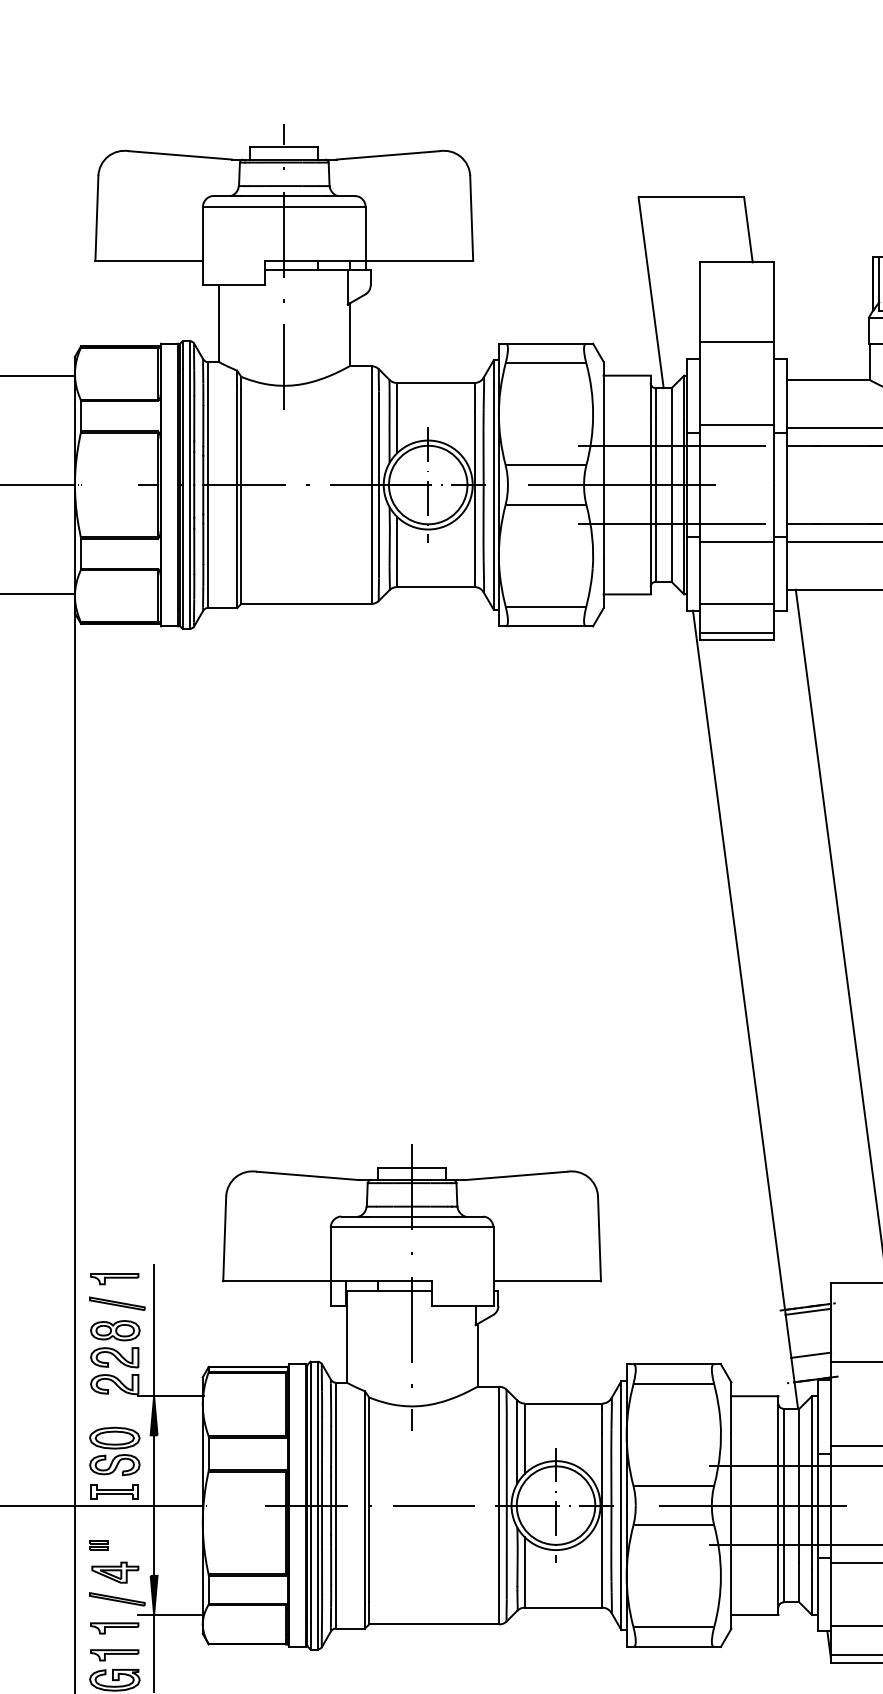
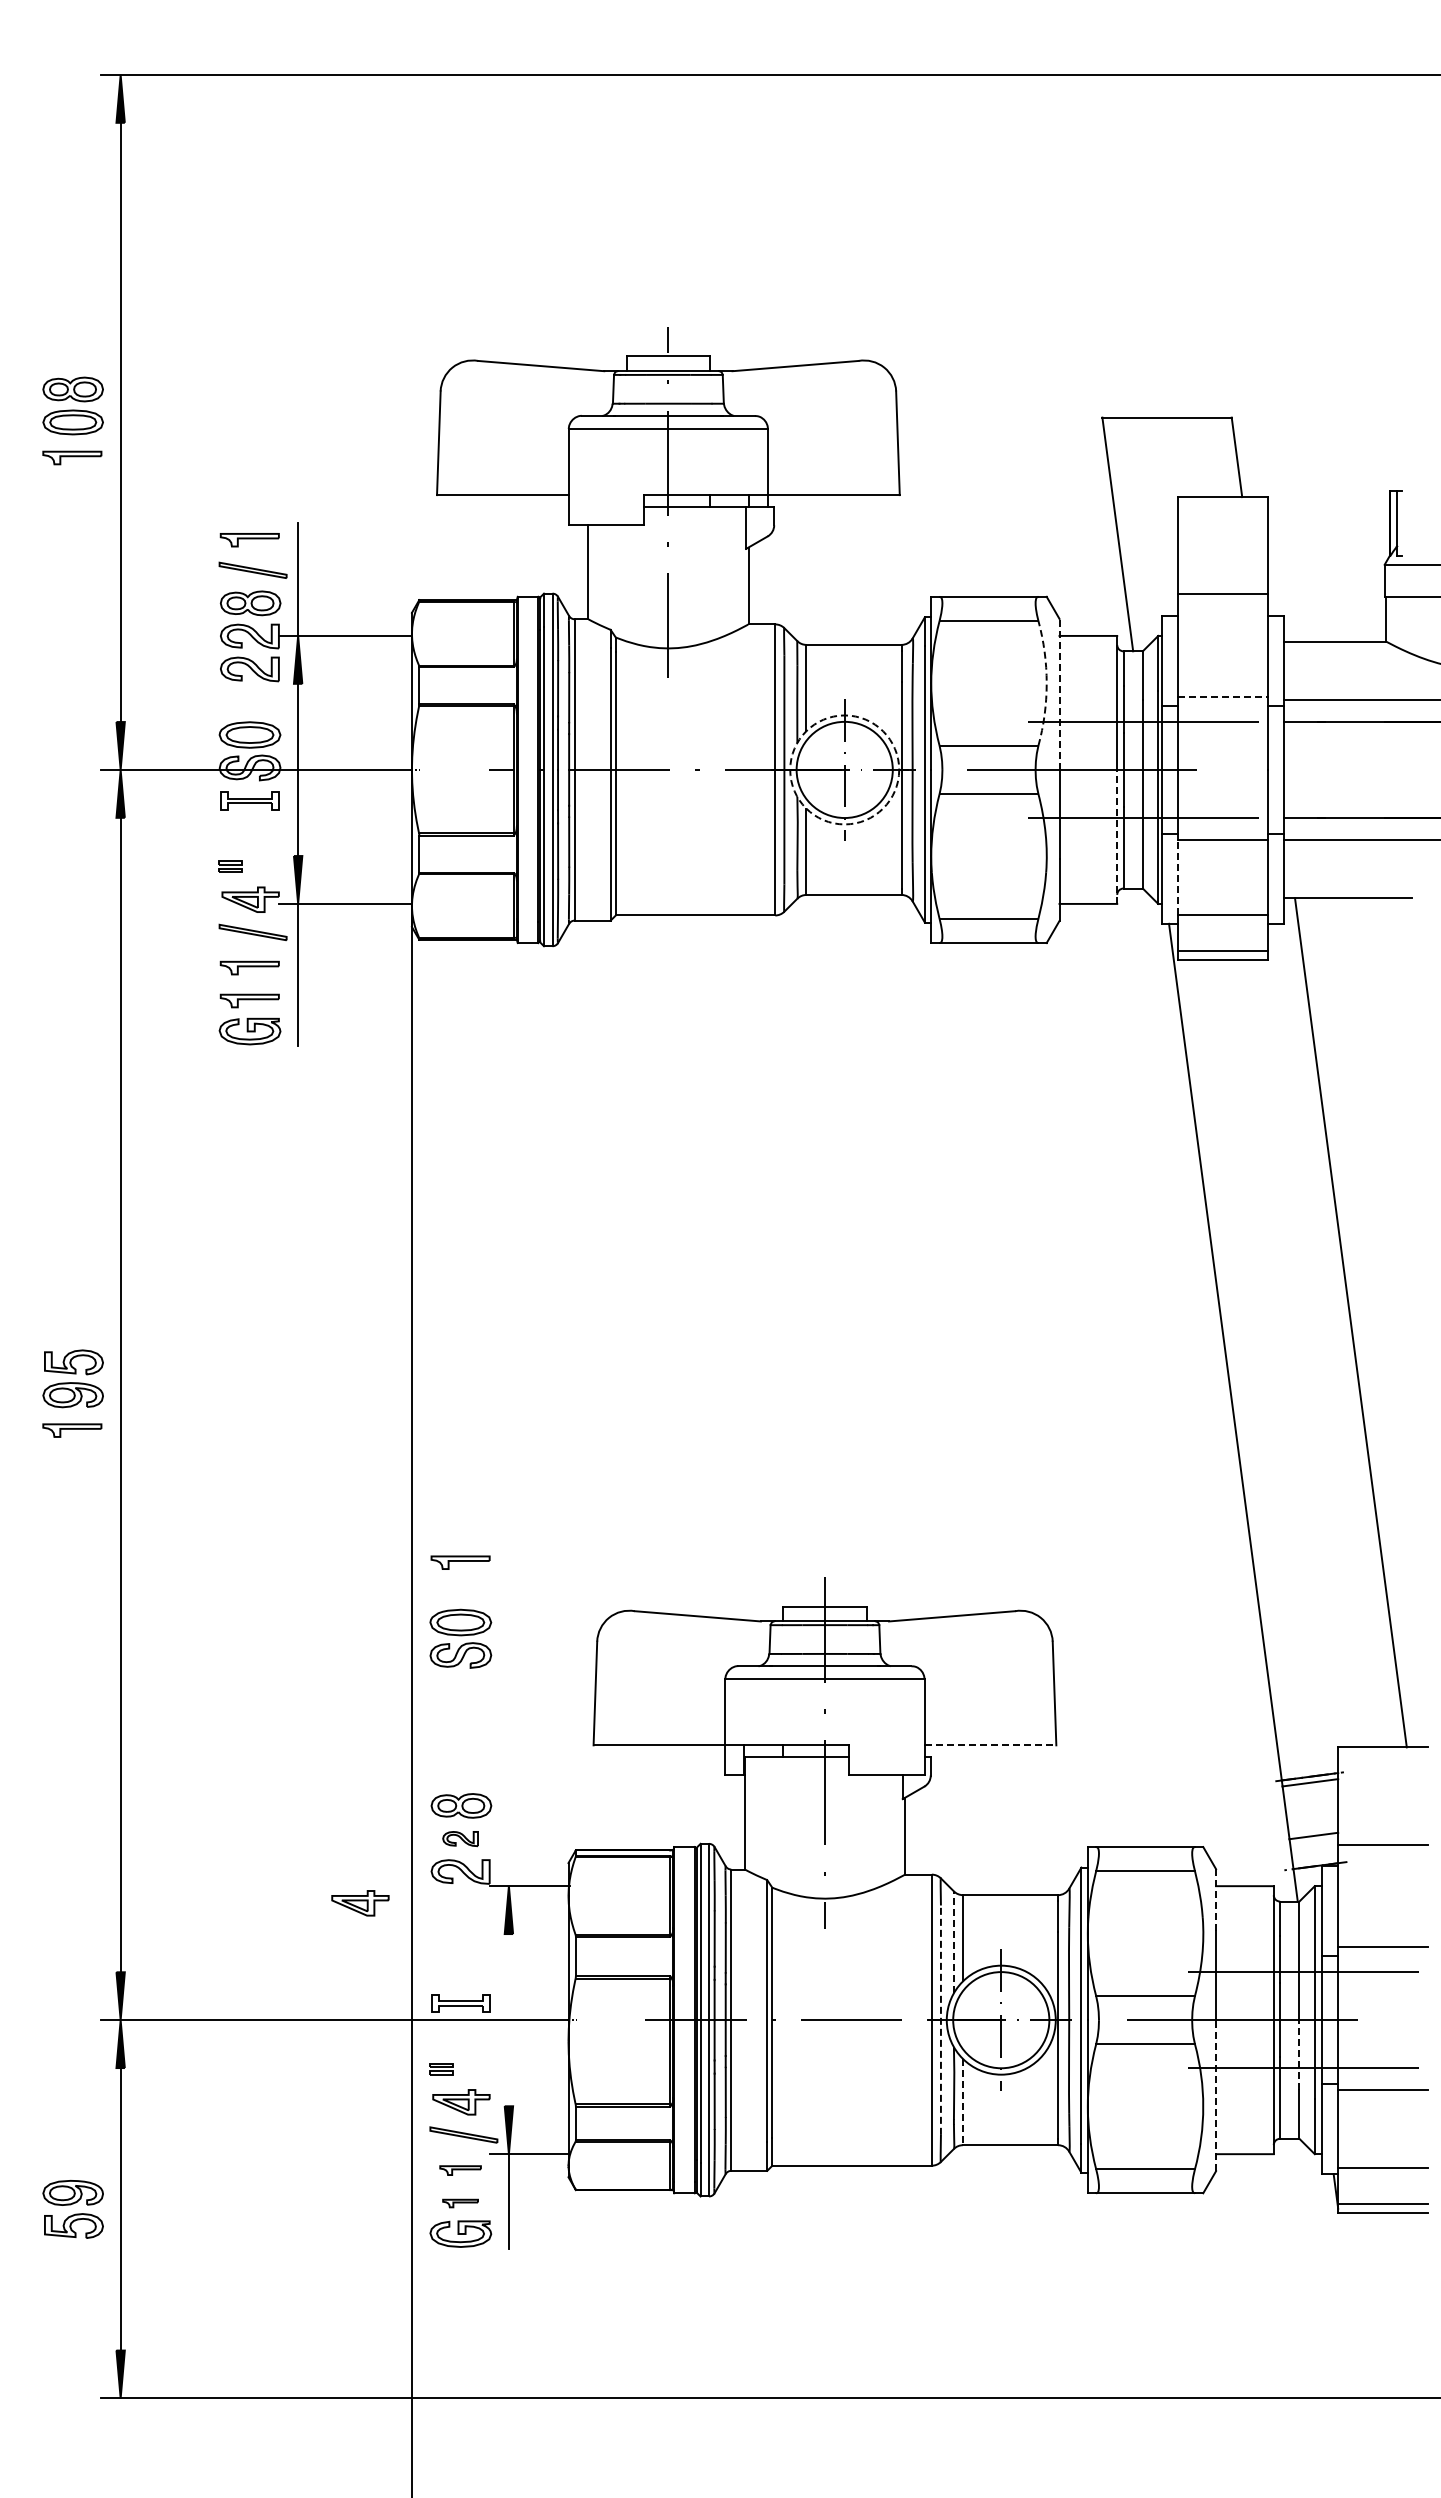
arc: (592, 414) -> (1046, 683), solid -> dashed
line: (603, 423) -> (1059, 694), solid -> dashed
line: (736, 425) -> (1222, 696), solid -> dashed
circle: (428, 484) -> (844, 769), solid -> dashed
line: (650, 539) -> (1117, 836), solid -> dashed
line: (699, 572) -> (1177, 877), solid -> dashed
part: (114, 1278) -> (460, 1562), moved
line: (547, 1281) -> (990, 1745), solid -> dashed
part: (117, 1303) -> (463, 1772), removed
line: (153, 1330) -> (508, 1805), removed
part: (114, 1357) -> (460, 1838), size x0.6
line: (731, 1407) -> (1216, 1899), solid -> dashed
part: (32, 1410) -> (360, 1903), added
line: (517, 1442) -> (953, 1942), solid -> dashed
part: (114, 1451) -> (460, 1638), moved
line: (153, 1505) -> (508, 2020), removed
line: (506, 1505) -> (940, 2020), solid -> dashed
line: (799, 1534) -> (1299, 2055), solid -> dashed
line: (731, 1567) -> (1216, 2095), solid -> dashed
line: (525, 1572) -> (963, 2102), solid -> dashed
part: (114, 1628) -> (460, 2170), size x0.7
part: (114, 1655) -> (460, 2203), size x0.6

